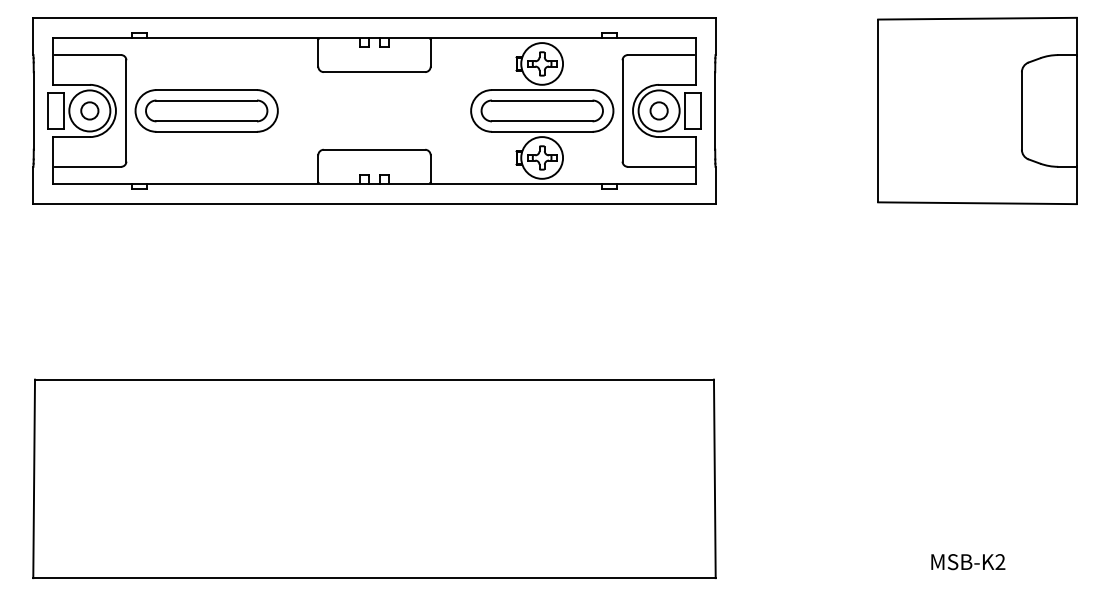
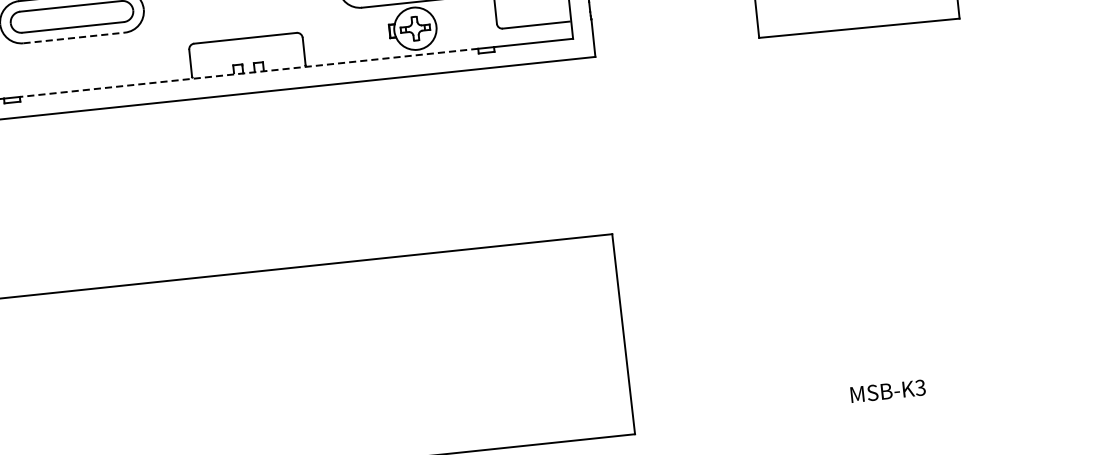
line: (207, 131) -> (75, 37), solid -> dashed
line: (374, 184) -> (249, 73), solid -> dashed
text: (1000, 562) -> (920, 388), MSB-K2 -> MSB-K3

